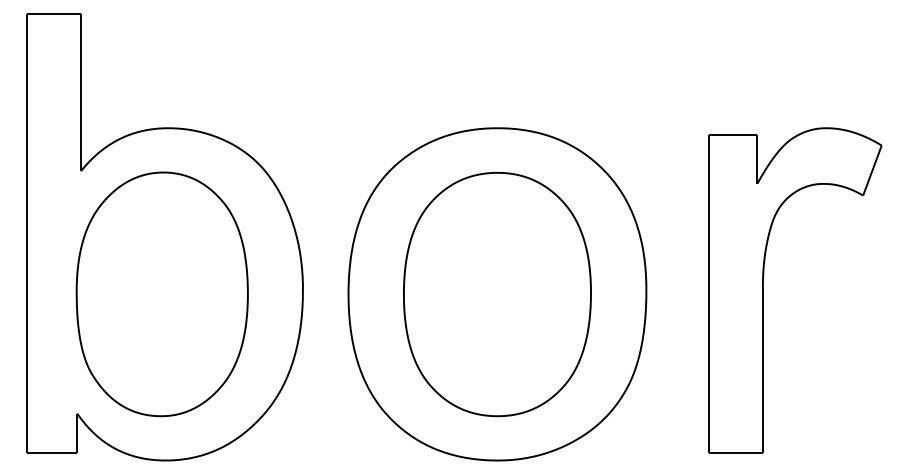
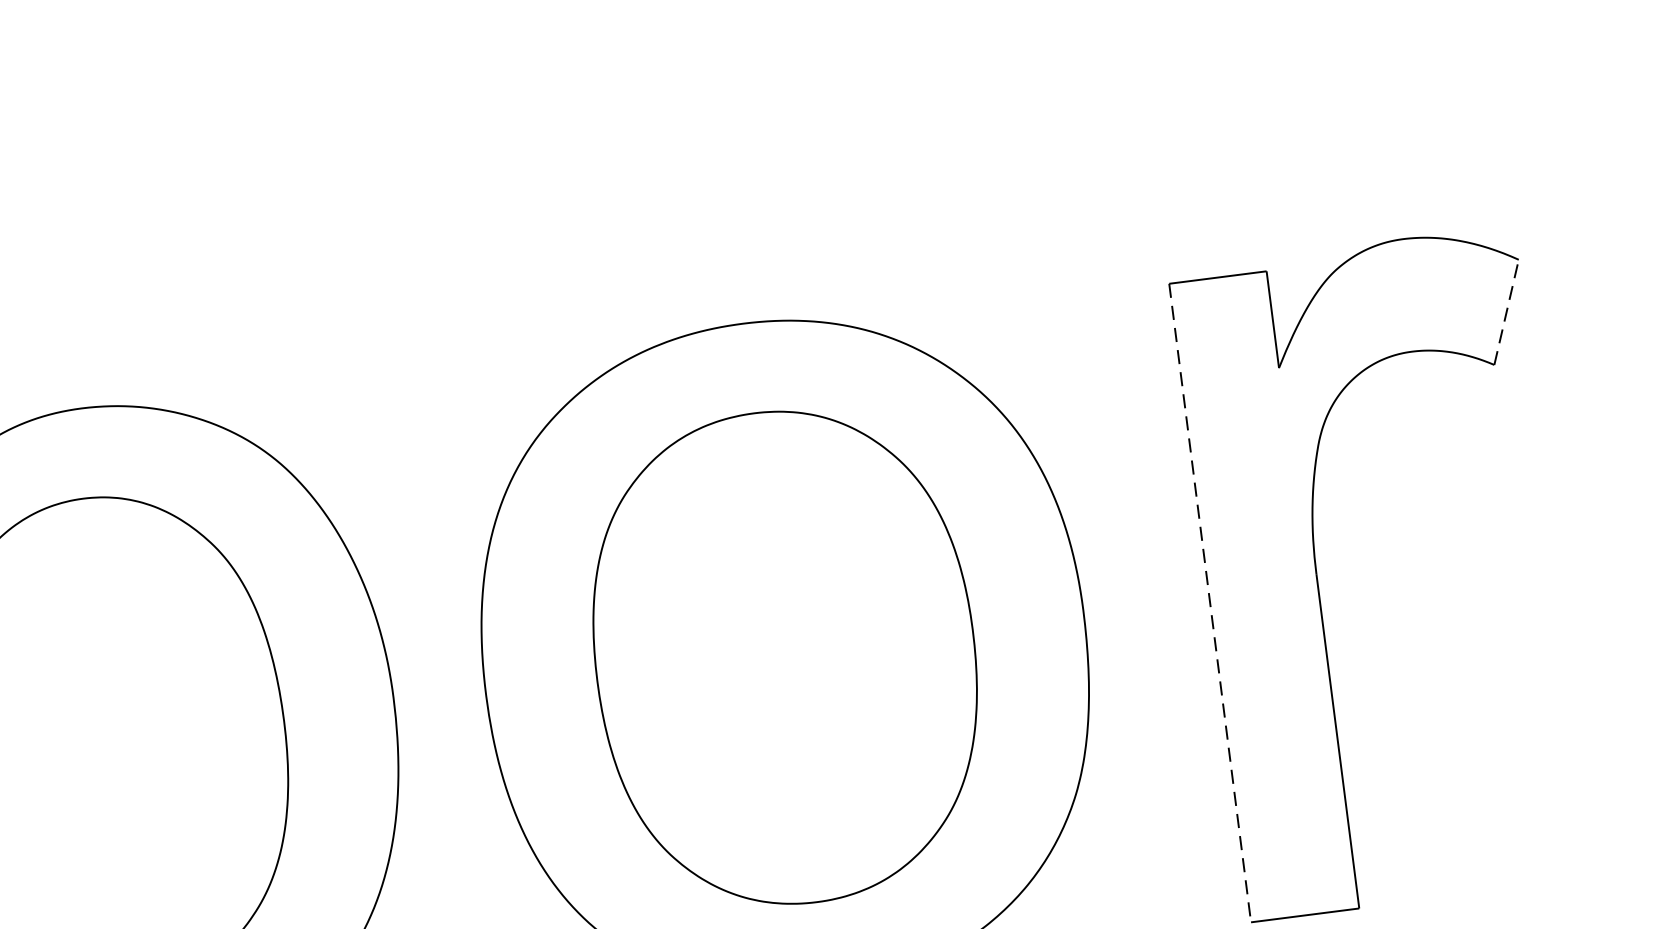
line: (872, 170) -> (1506, 312), solid -> dashed
line: (708, 294) -> (1209, 603), solid -> dashed

